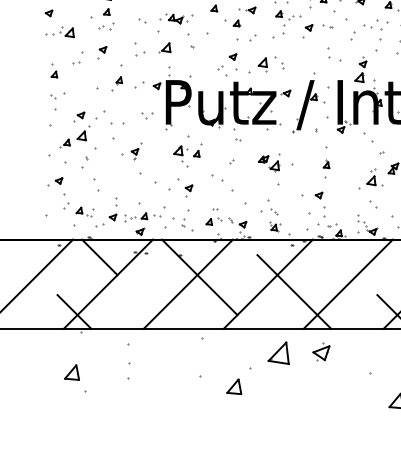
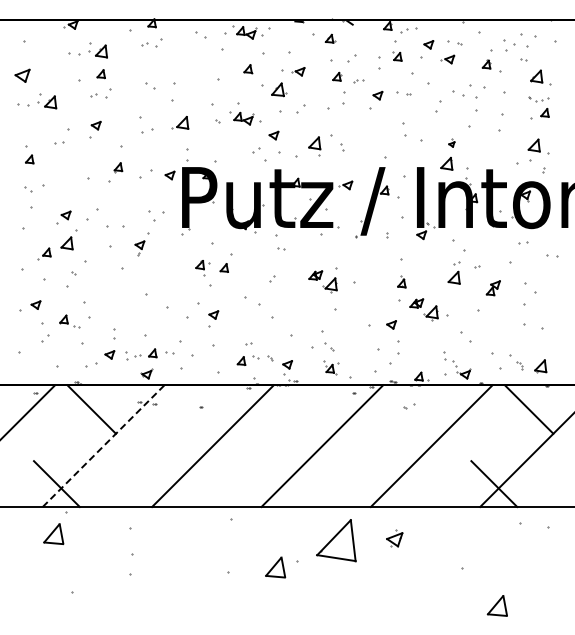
part: (48, 13) -> (21, 75), size x1.6
part: (294, 17) -> (358, 81), size x0.6
part: (177, 18) -> (245, 118), moved
part: (237, 23) -> (279, 89), size x1.6
part: (362, 62) -> (451, 142), size x0.6
part: (136, 151) -> (141, 244), moved
part: (180, 153) -> (202, 267), size x0.7
part: (370, 176) -> (453, 272), moved
part: (342, 184) -> (423, 309), added
part: (83, 212) -> (69, 321), moved
part: (183, 222) -> (205, 362), removed
part: (332, 225) -> (409, 406), moved
line: (199, 277) -> (228, 436), removed
line: (108, 283) -> (103, 445), solid -> dashed
line: (294, 291) -> (357, 456), removed
part: (321, 350) -> (394, 537), size x0.7
part: (278, 353) -> (336, 540), size x1.4
part: (71, 372) -> (53, 533), moved
part: (234, 386) -> (275, 567), moved

